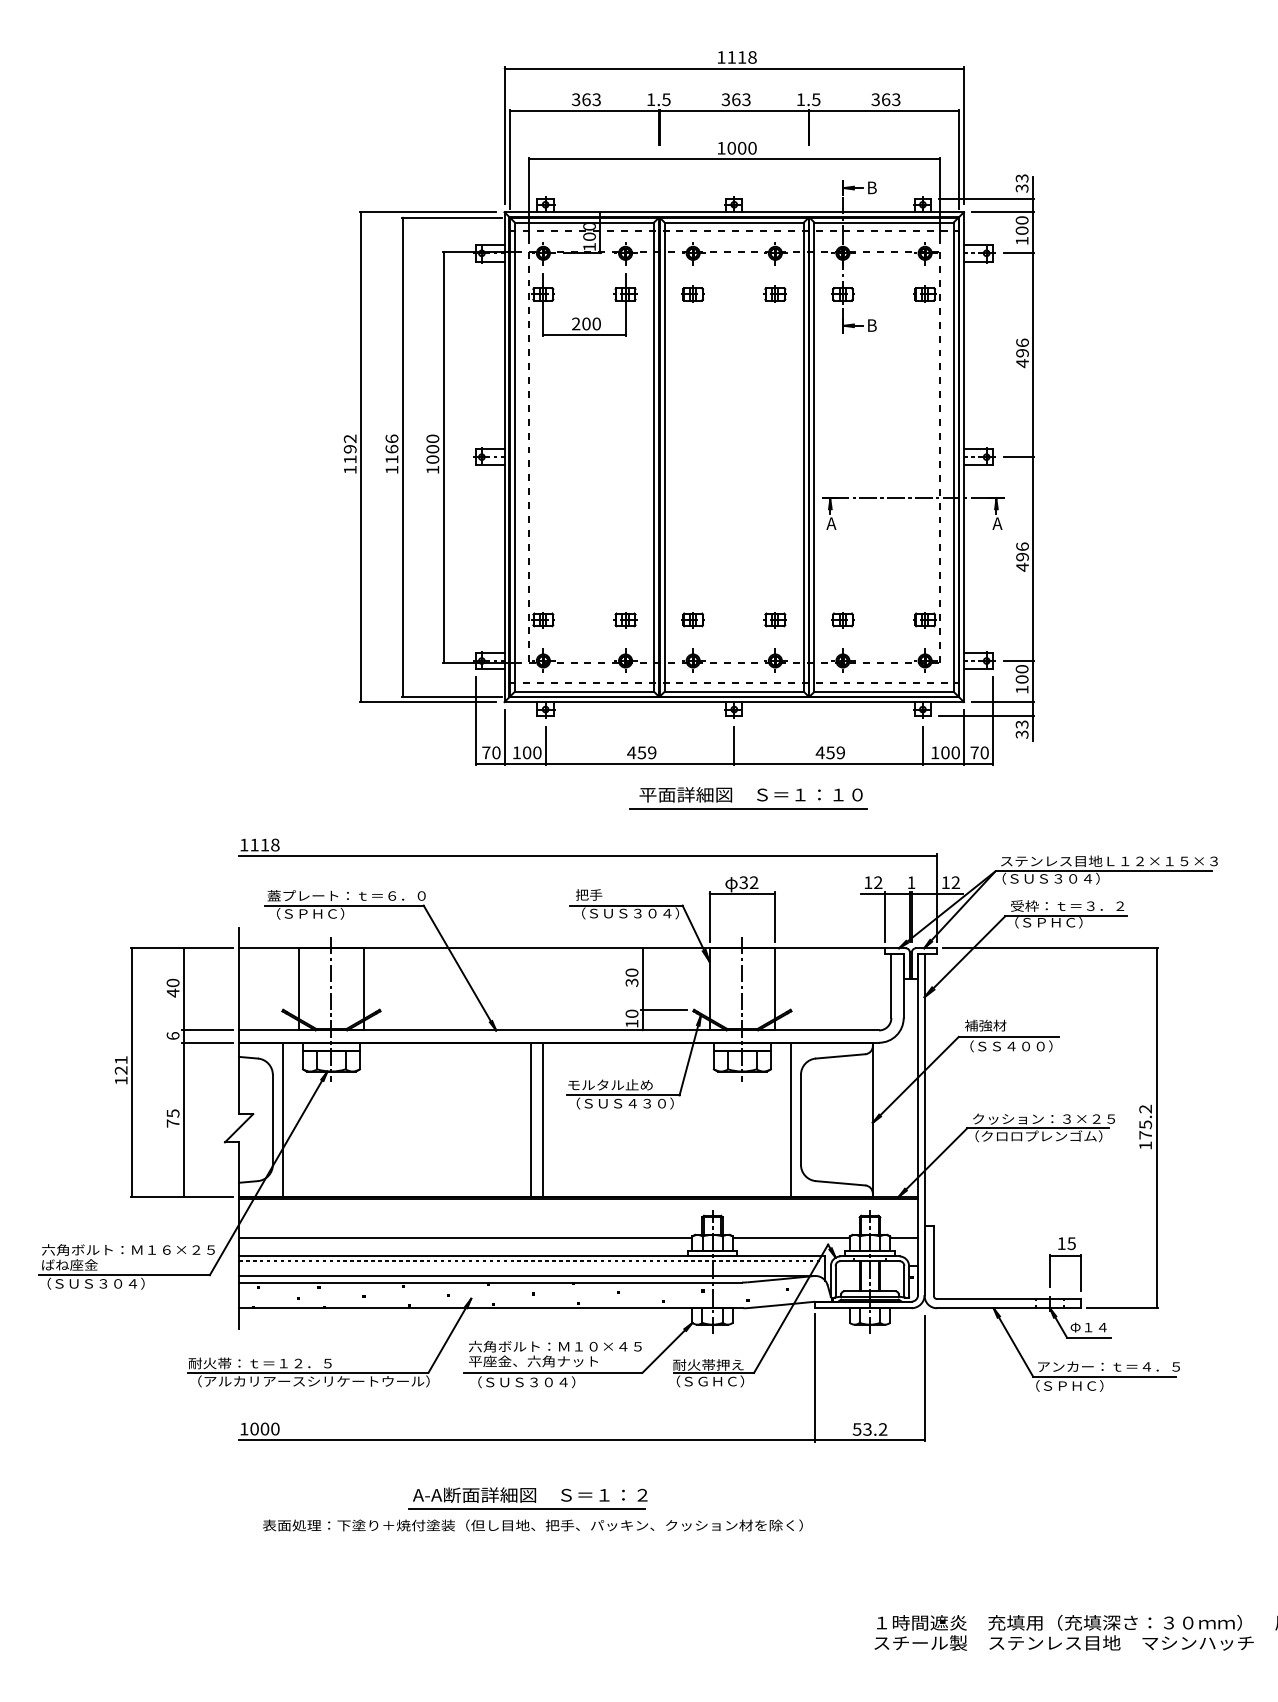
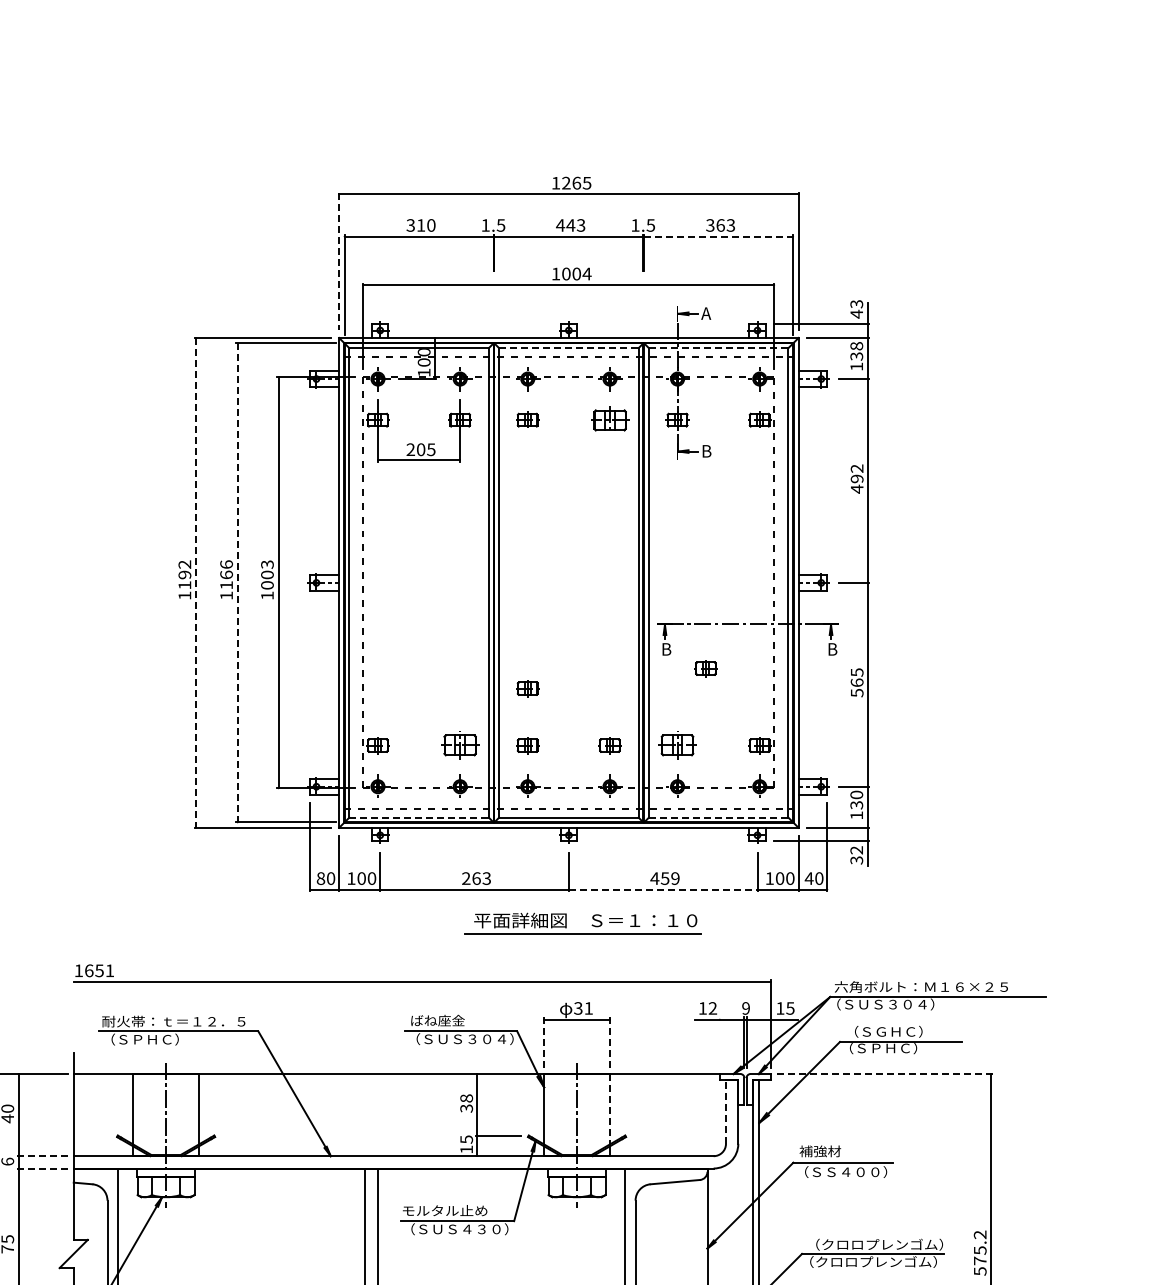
text: (741, 57) -> (576, 183), 1118 -> 1265
text: (591, 99) -> (426, 225), 363 -> 310
text: (730, 99) -> (565, 225), 363 -> 443
line: (884, 110) -> (719, 236), solid -> dashed
line: (504, 136) -> (339, 262), solid -> dashed
text: (752, 147) -> (587, 273), 1000 -> 1004
text: (871, 187) -> (706, 313), B -> A
text: (1021, 188) -> (856, 314), 33 -> 43
line: (734, 222) -> (569, 348), solid -> dashed
line: (884, 222) -> (719, 348), solid -> dashed
text: (1021, 225) -> (856, 351), 100 -> 138
part: (774, 293) -> (609, 419), size x1.6
text: (596, 323) -> (431, 449), 200 -> 205
text: (1022, 342) -> (857, 468), 496 -> 492
text: (432, 438) -> (267, 564), 1000 -> 1003
line: (361, 457) -> (196, 583), solid -> dashed
line: (403, 457) -> (238, 583), solid -> dashed
text: (831, 523) -> (666, 649), A -> B
text: (997, 523) -> (832, 649), A -> B
part: (870, 543) -> (705, 669), added
text: (1022, 556) -> (857, 682), 496 -> 565
part: (692, 563) -> (527, 689), added
part: (625, 620) -> (460, 746), size x1.6
part: (842, 620) -> (677, 746), size x1.6
text: (1022, 679) -> (857, 805), 100 -> 130
line: (584, 691) -> (419, 817), solid -> dashed
line: (884, 691) -> (719, 817), solid -> dashed
text: (1022, 724) -> (857, 850), 33 -> 32
text: (486, 752) -> (321, 878), 70 -> 80
text: (641, 752) -> (476, 878), 459 -> 263
text: (974, 752) -> (809, 878), 70 -> 40
line: (829, 763) -> (664, 889), solid -> dashed
text: (264, 844) -> (99, 970), 1118 -> 1651
text: (1108, 861) -> (943, 987), ステンレス目地Ｌ１２×１５×３ -> 六角ボルト：Ｍ１６×２５
text: (753, 882) -> (588, 1008), 32 -> 31
text: (911, 882) -> (746, 1008), 1 -> 9
text: (955, 882) -> (790, 1008), 12 -> 15
text: (603, 894) -> (438, 1020), 把手 -> ばね座金
text: (346, 895) -> (181, 1021), 蓋プレート：ｔ＝６．０ -> 耐火帯：ｔ＝１２．５
text: (1067, 905) -> (902, 1031), 受枠：ｔ＝３．２ -> （ＳＧＨＣ）
line: (709, 916) -> (544, 1042), solid -> dashed
line: (775, 916) -> (610, 1042), solid -> dashed
line: (885, 916) -> (720, 1042), removed
line: (1050, 948) -> (885, 1074), solid -> dashed
text: (632, 972) -> (467, 1098), 30 -> 38
line: (775, 983) -> (610, 1109), solid -> dashed
line: (891, 986) -> (726, 1112), solid -> dashed
text: (631, 1013) -> (466, 1139), 10 -> 15
line: (207, 1030) -> (42, 1156), solid -> dashed
line: (207, 1042) -> (42, 1168), solid -> dashed
text: (1043, 1118) -> (878, 1244), クッション：３×２５ -> （クロロプレンゴム）
text: (1145, 1145) -> (980, 1271), 175.2 -> 575.2

